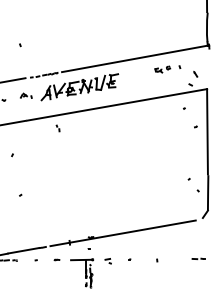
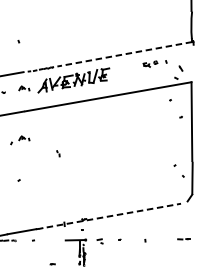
line: (134, 58) -> (124, 53), solid -> dashed
part: (57, 128) -> (57, 153), moved
part: (26, 149) -> (24, 138), added
line: (123, 233) -> (114, 215), solid -> dashed
part: (56, 259) -> (52, 263), moved

